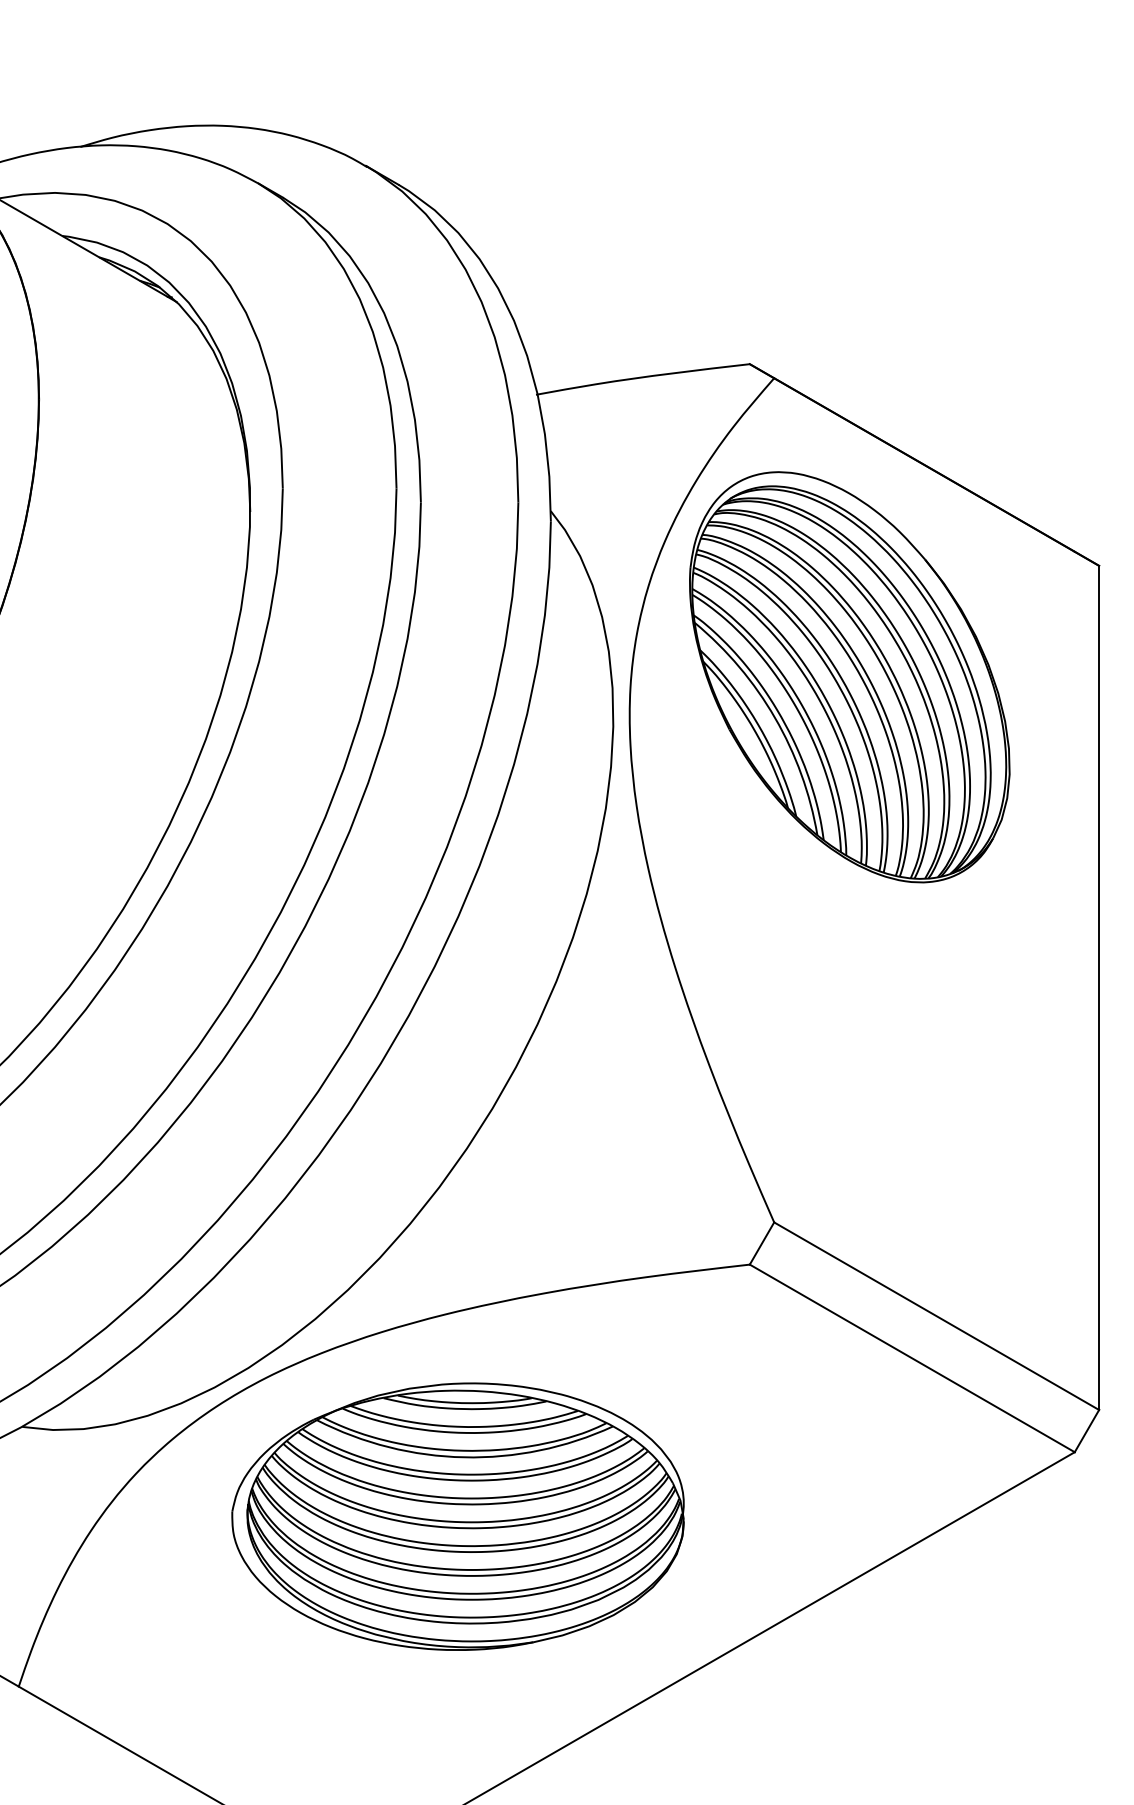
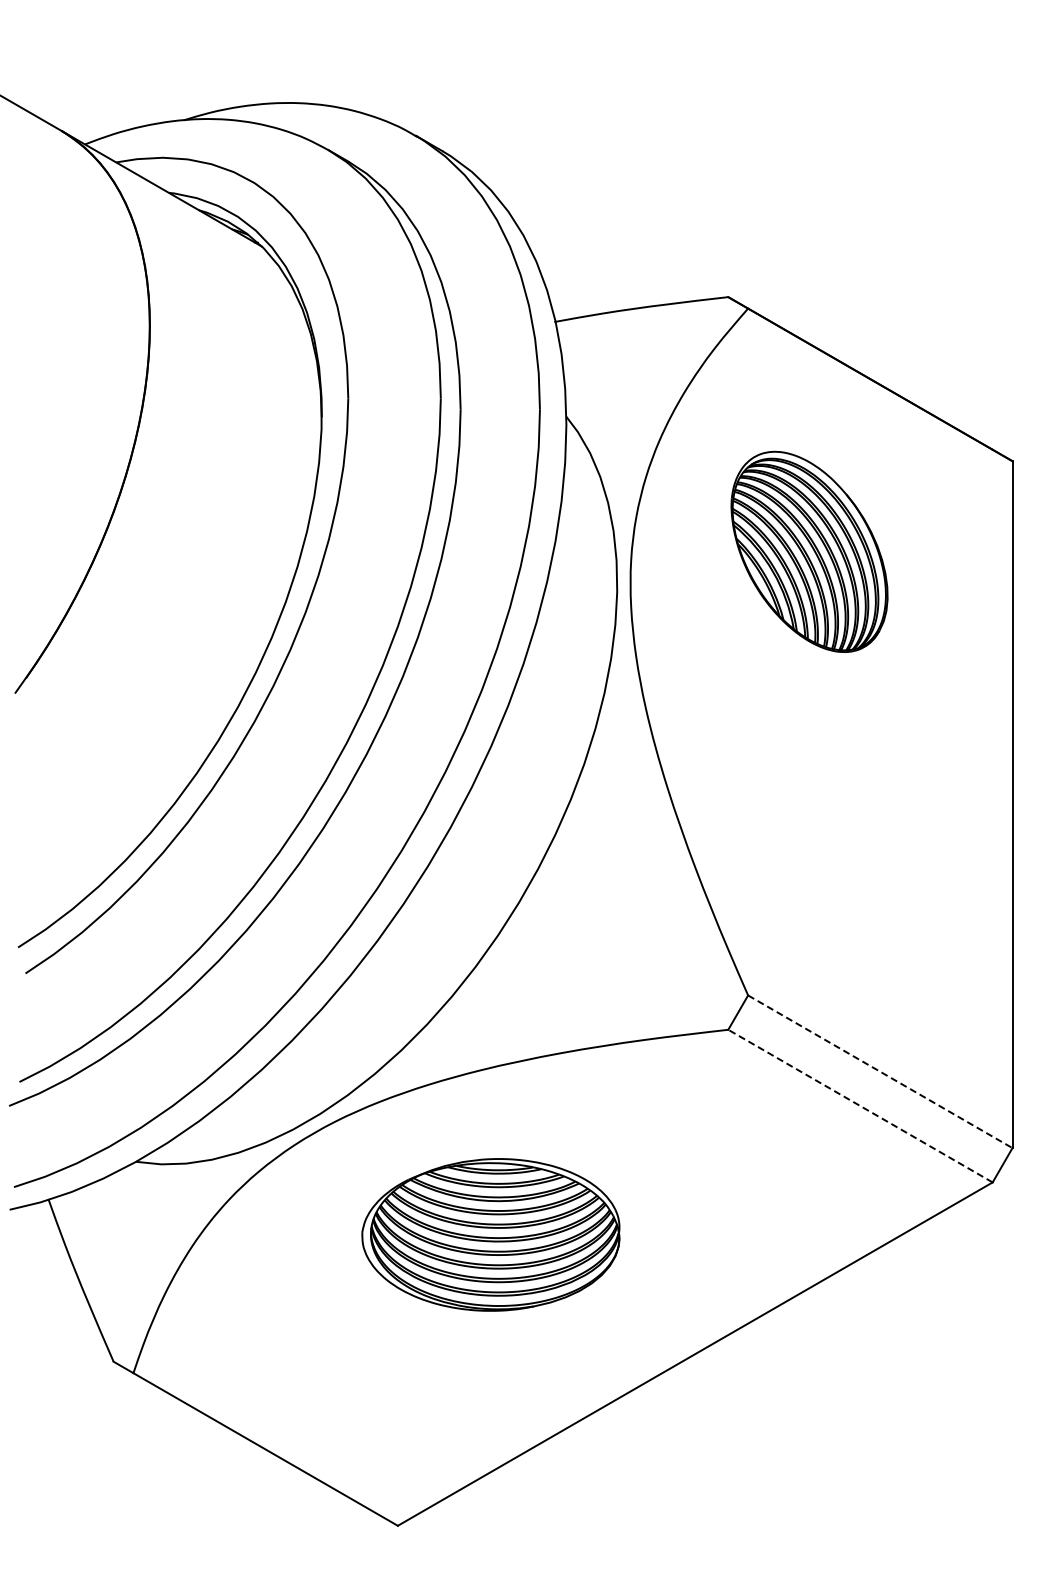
part: (849, 676) -> (809, 551), size x0.6
line: (936, 1315) -> (880, 1071), solid -> dashed
line: (912, 1358) -> (860, 1106), solid -> dashed
part: (457, 1516) -> (490, 1234), size x0.7

